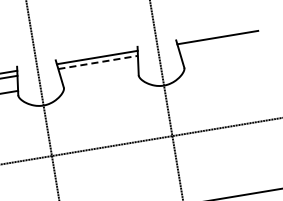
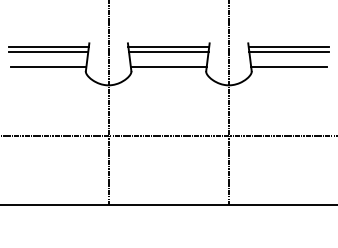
line: (218, 42) -> (288, 52), added
line: (221, 56) -> (289, 66), added
line: (97, 62) -> (168, 52), dashed -> solid
line: (100, 76) -> (168, 66), added

